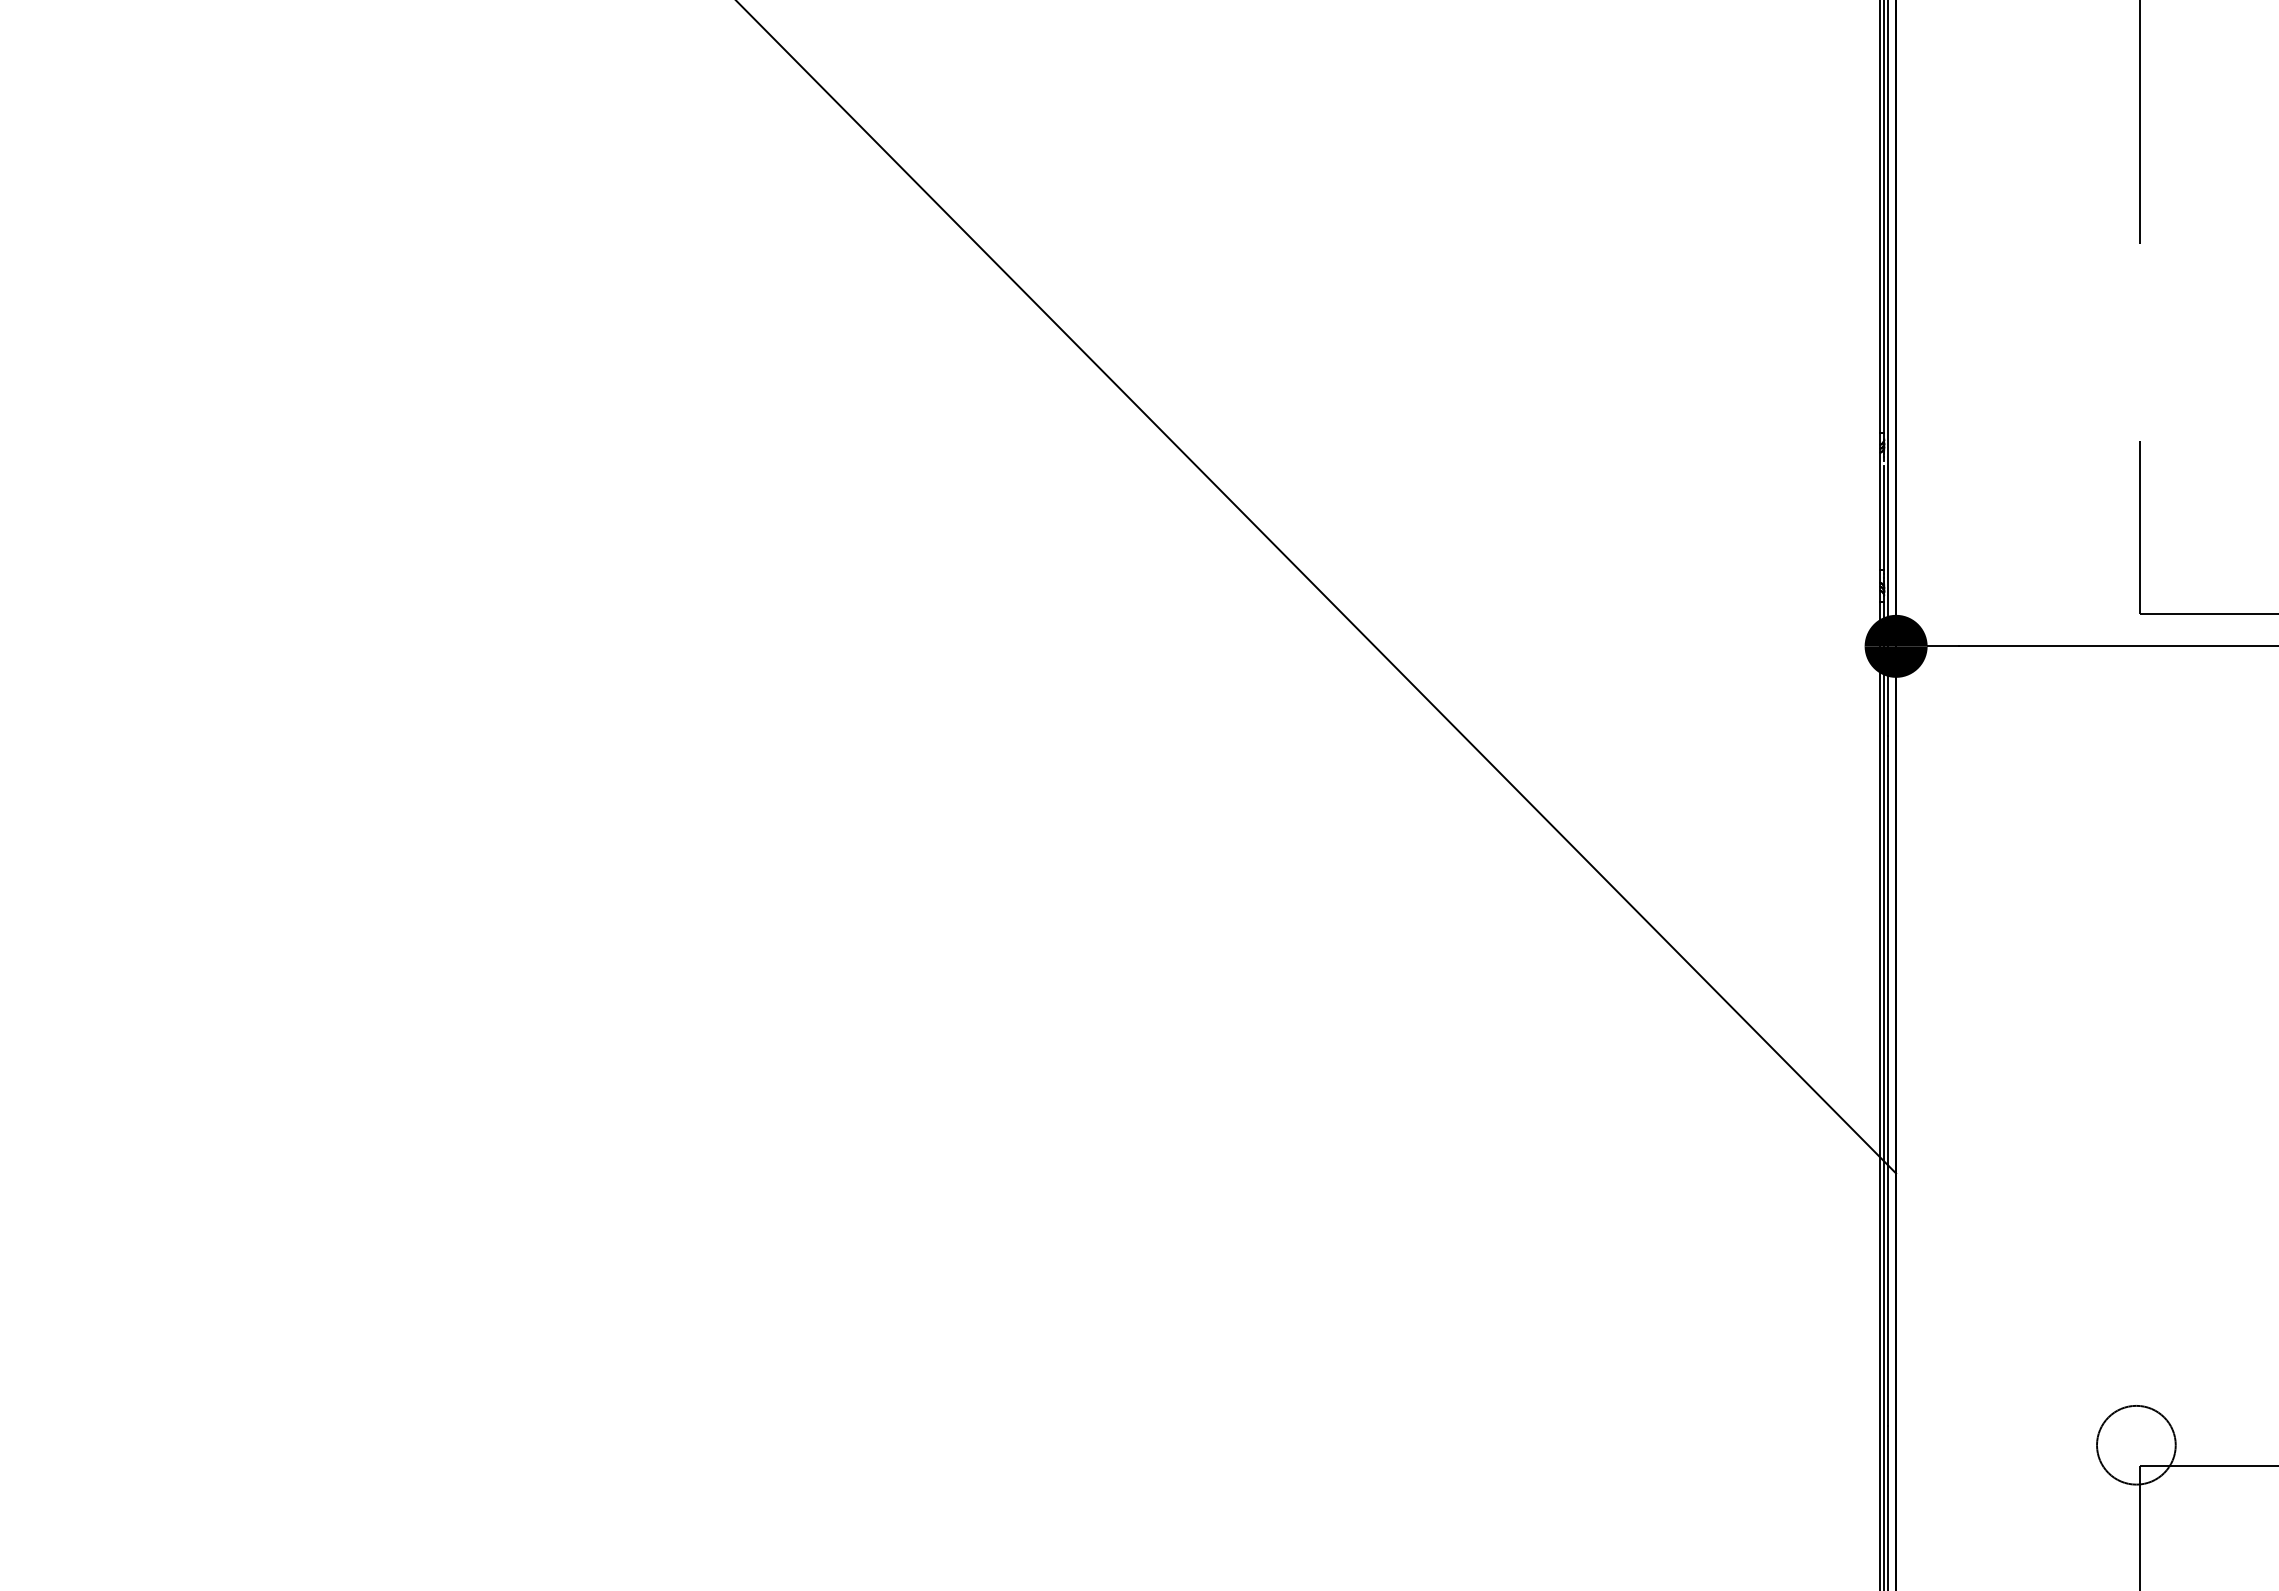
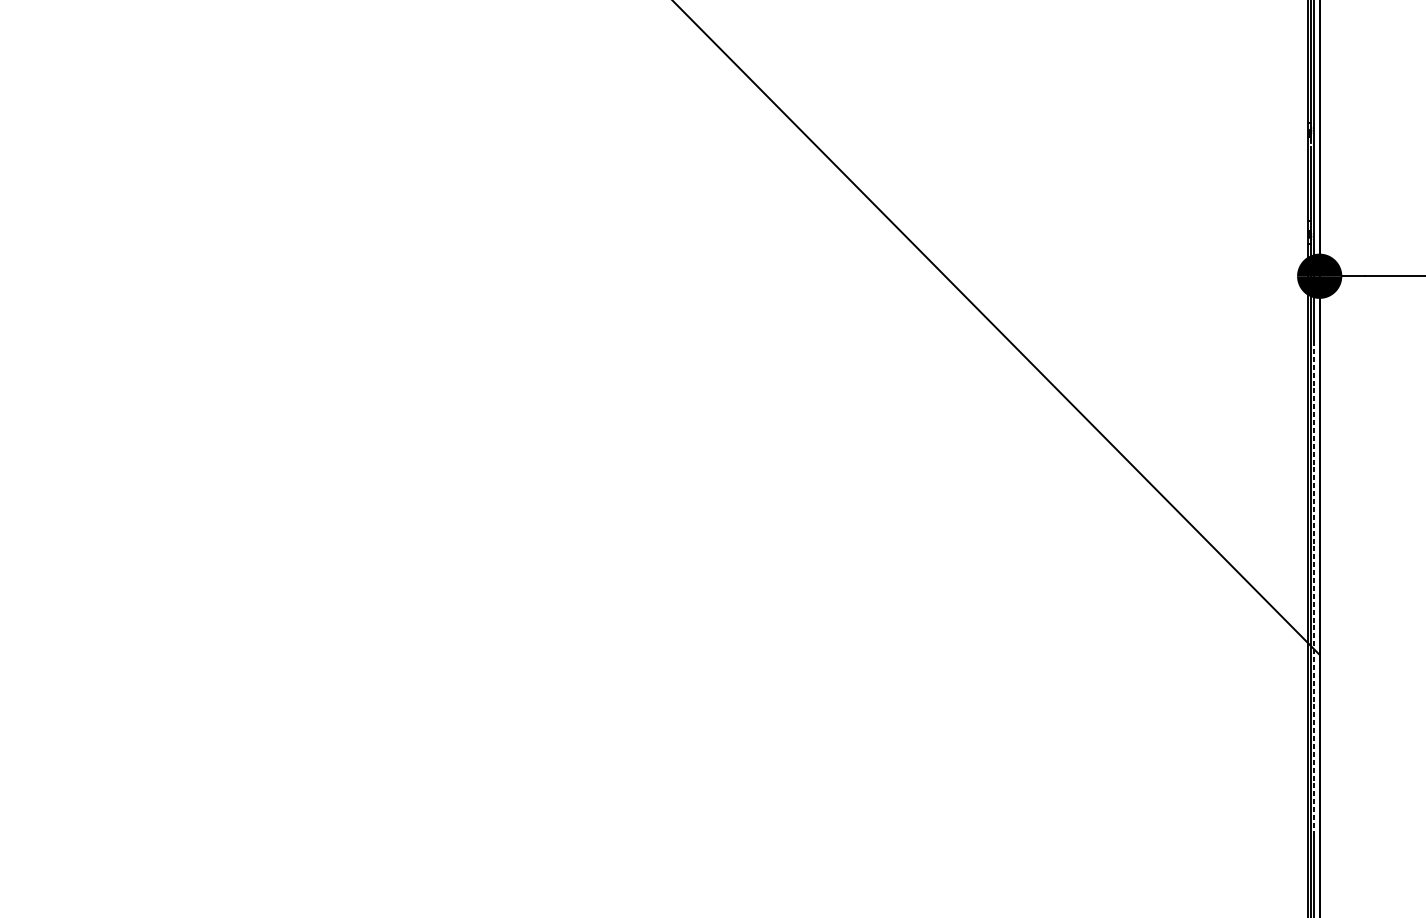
line: (1888, 1080) -> (1314, 588), solid -> dashed

